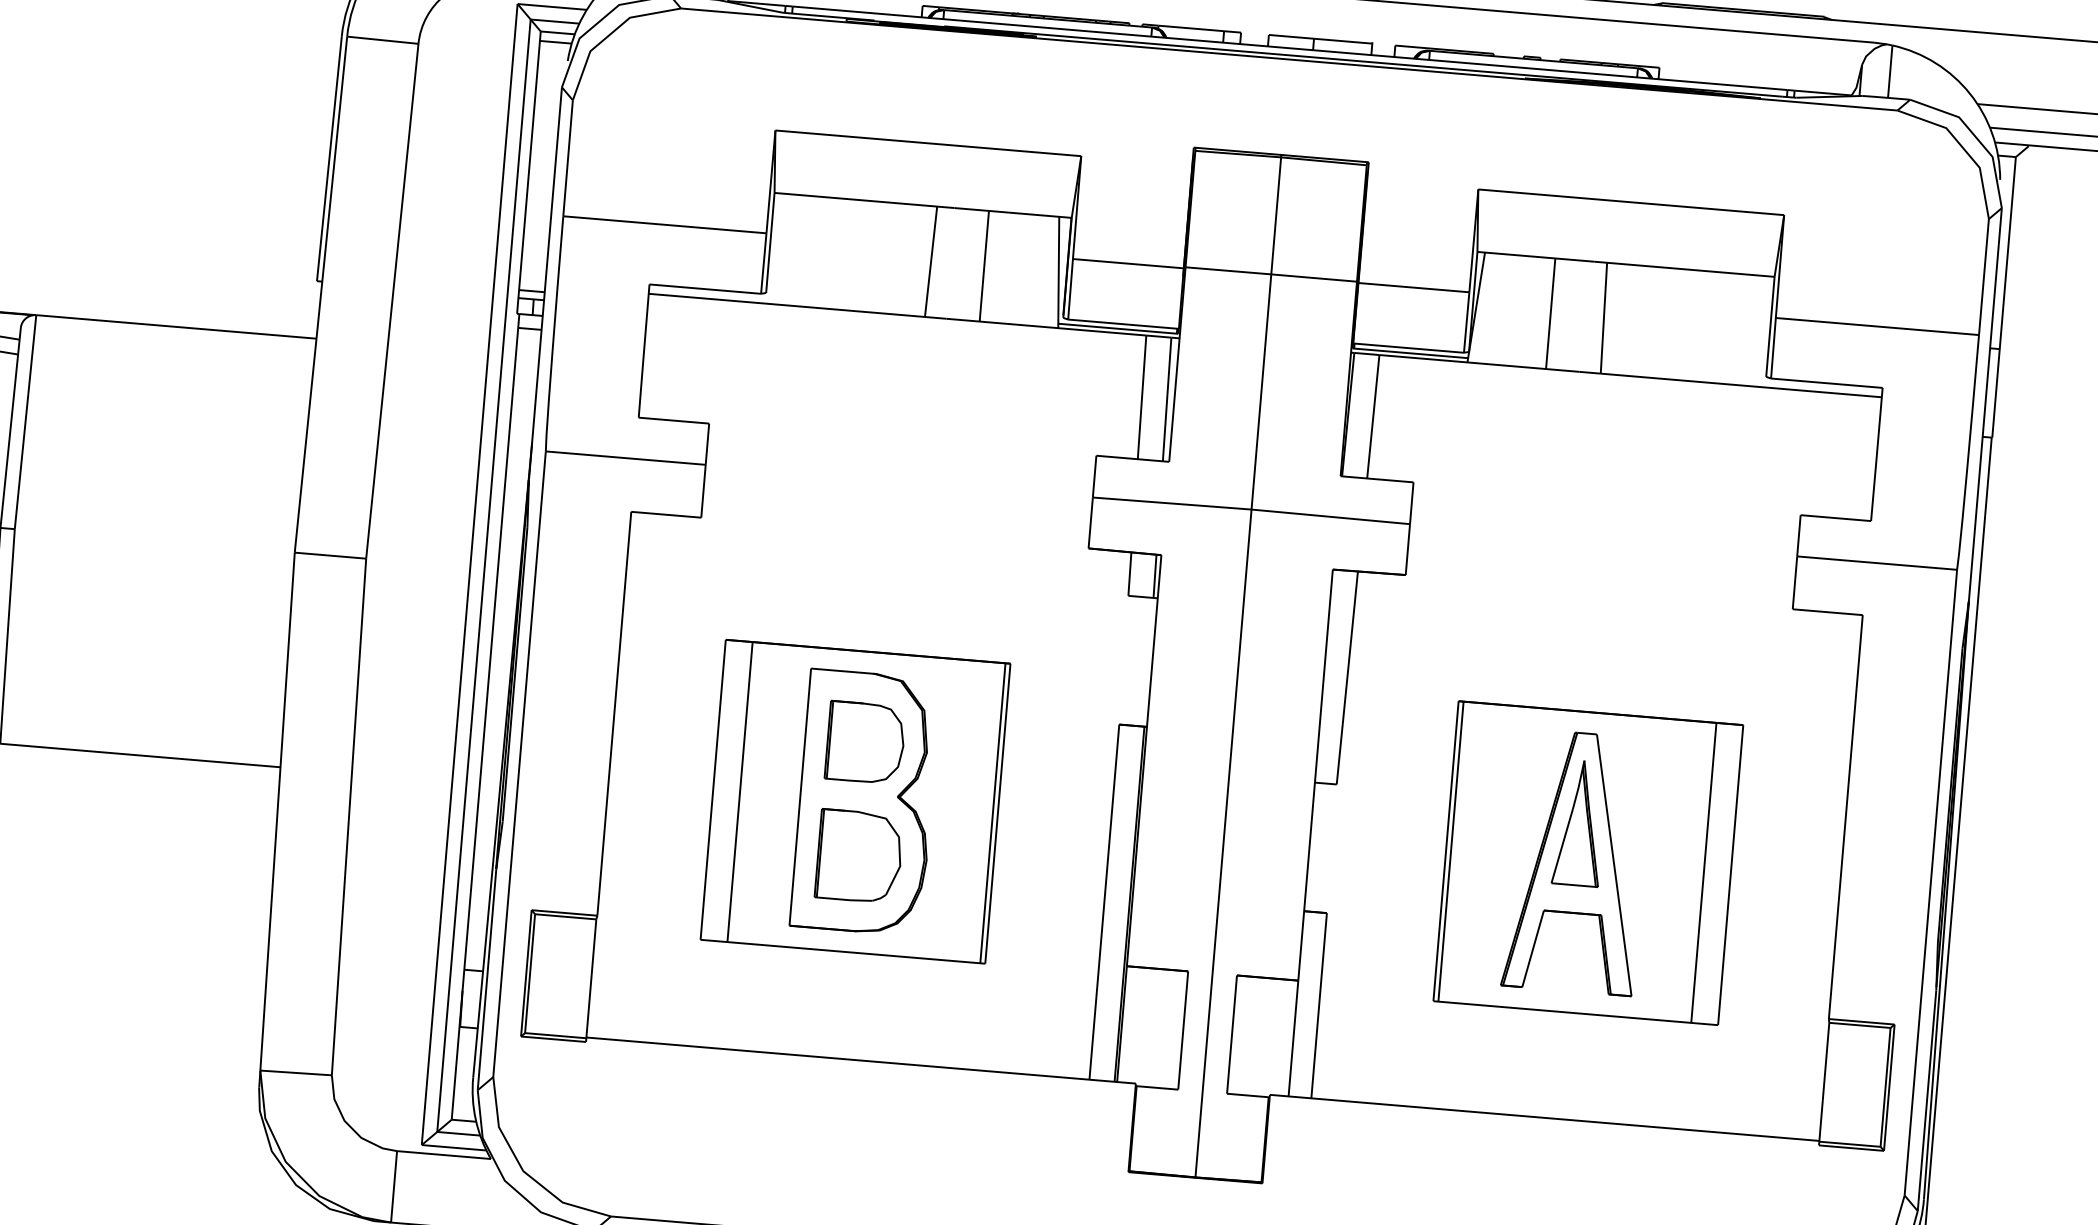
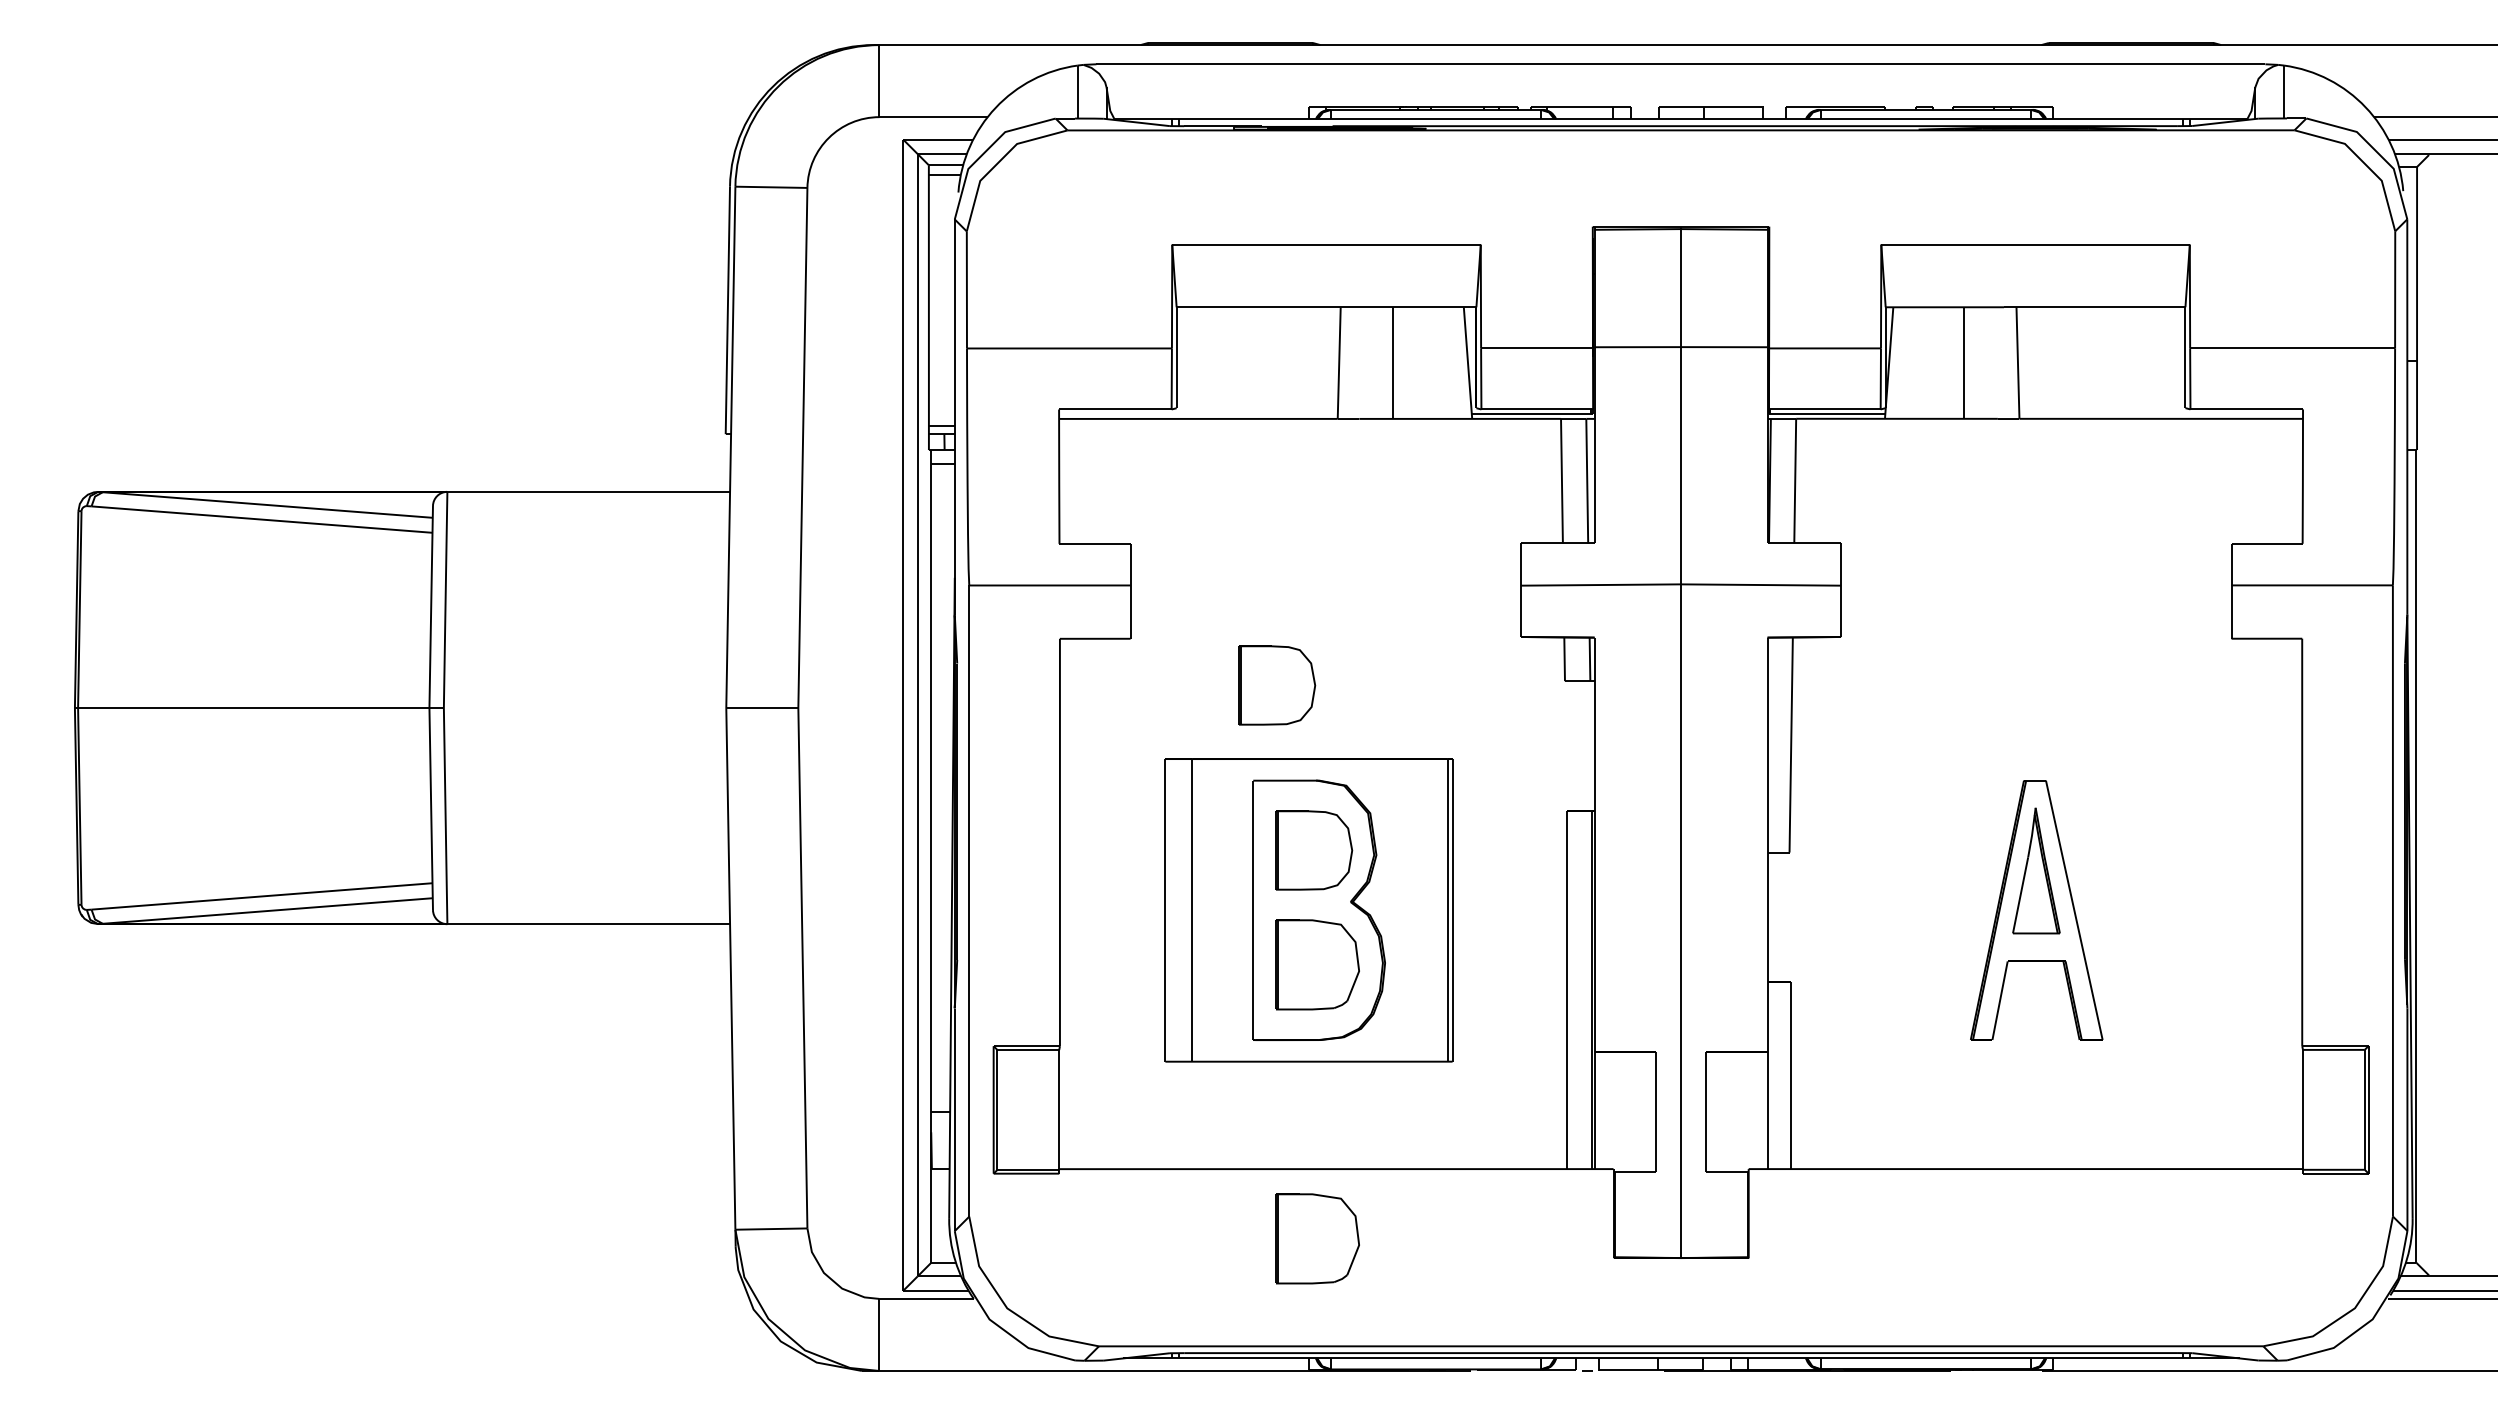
part: (843, 576) -> (1277, 685), added
part: (1588, 863) -> (2048, 910), removed
part: (836, 1127) -> (1317, 1238), added

